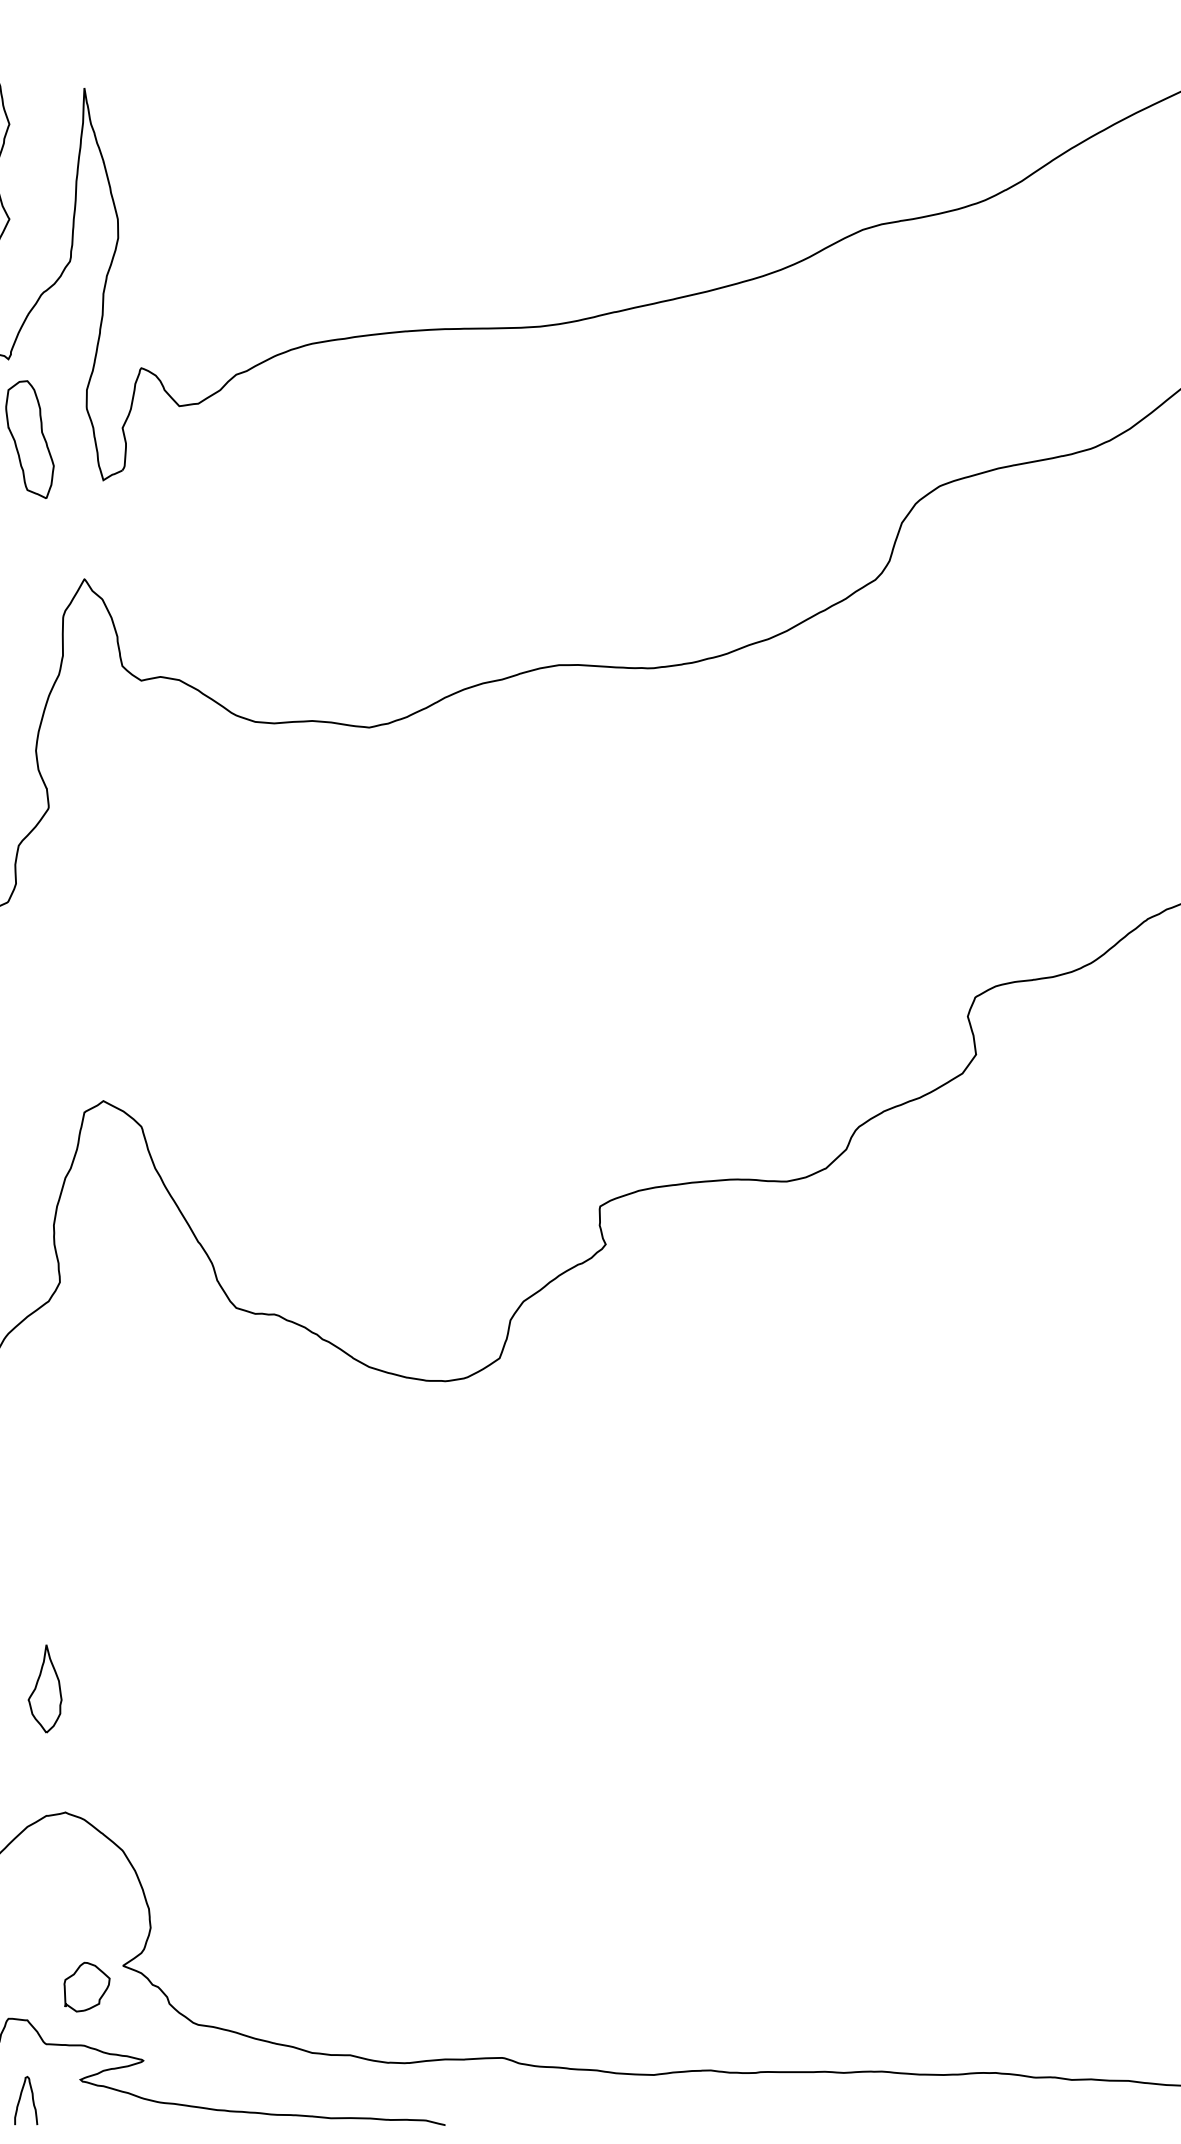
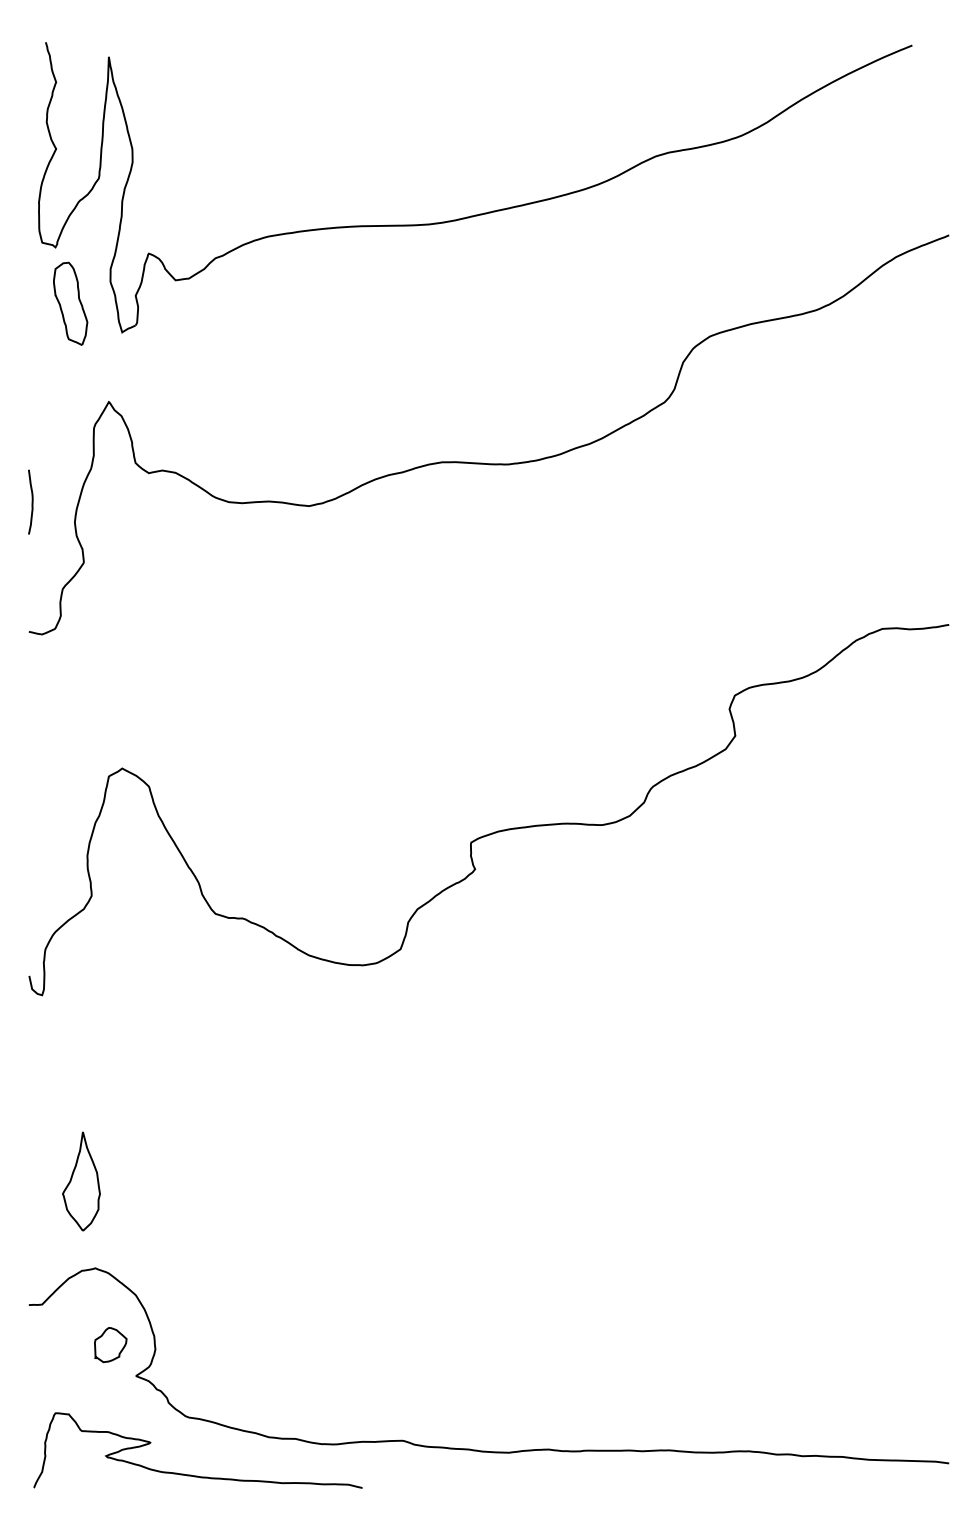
part: (44, 1688) -> (80, 1181), size x1.6
part: (86, 1987) -> (110, 1345), moved
curve: (21, 2100) -> (64, 1470), removed

